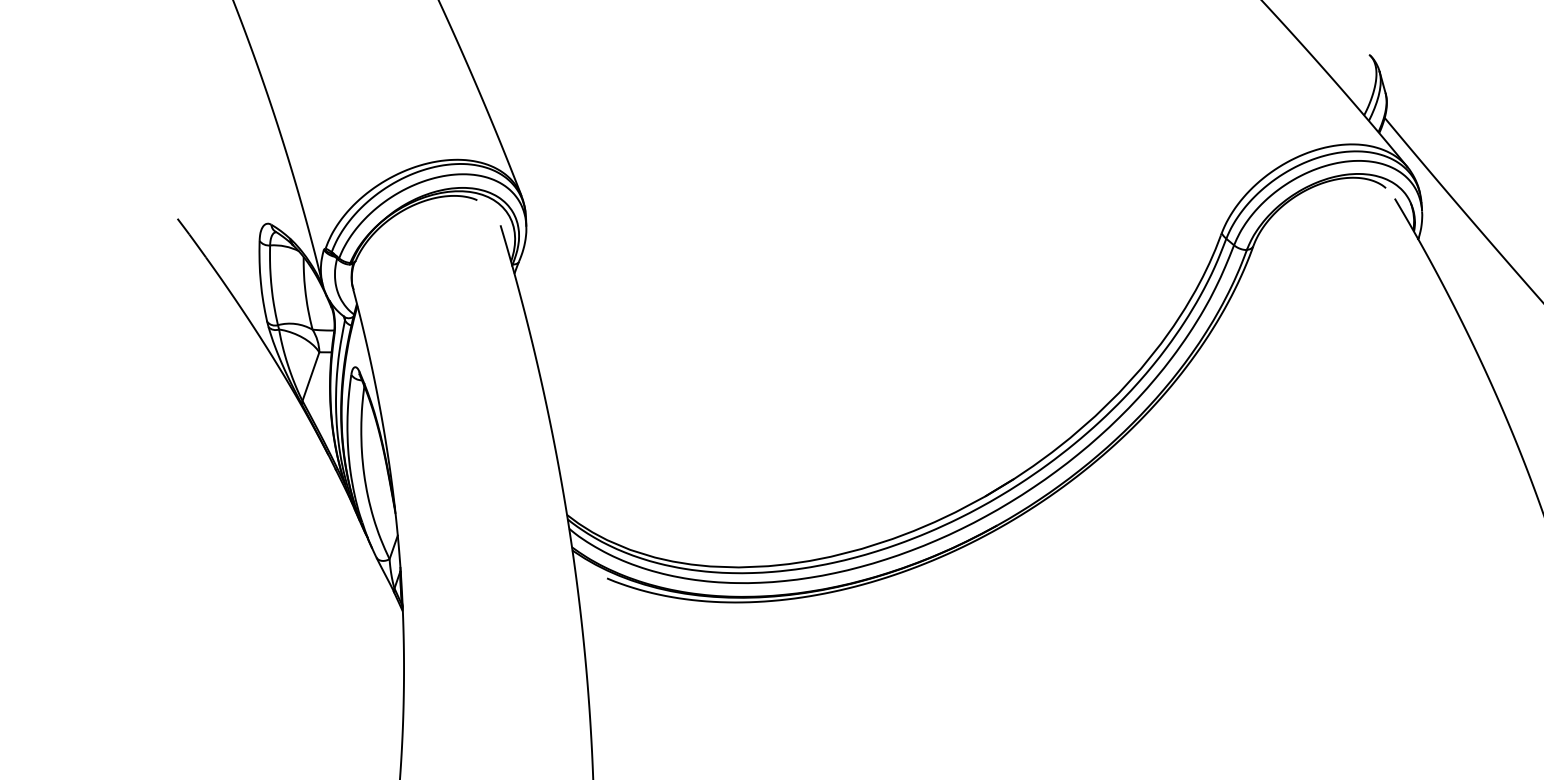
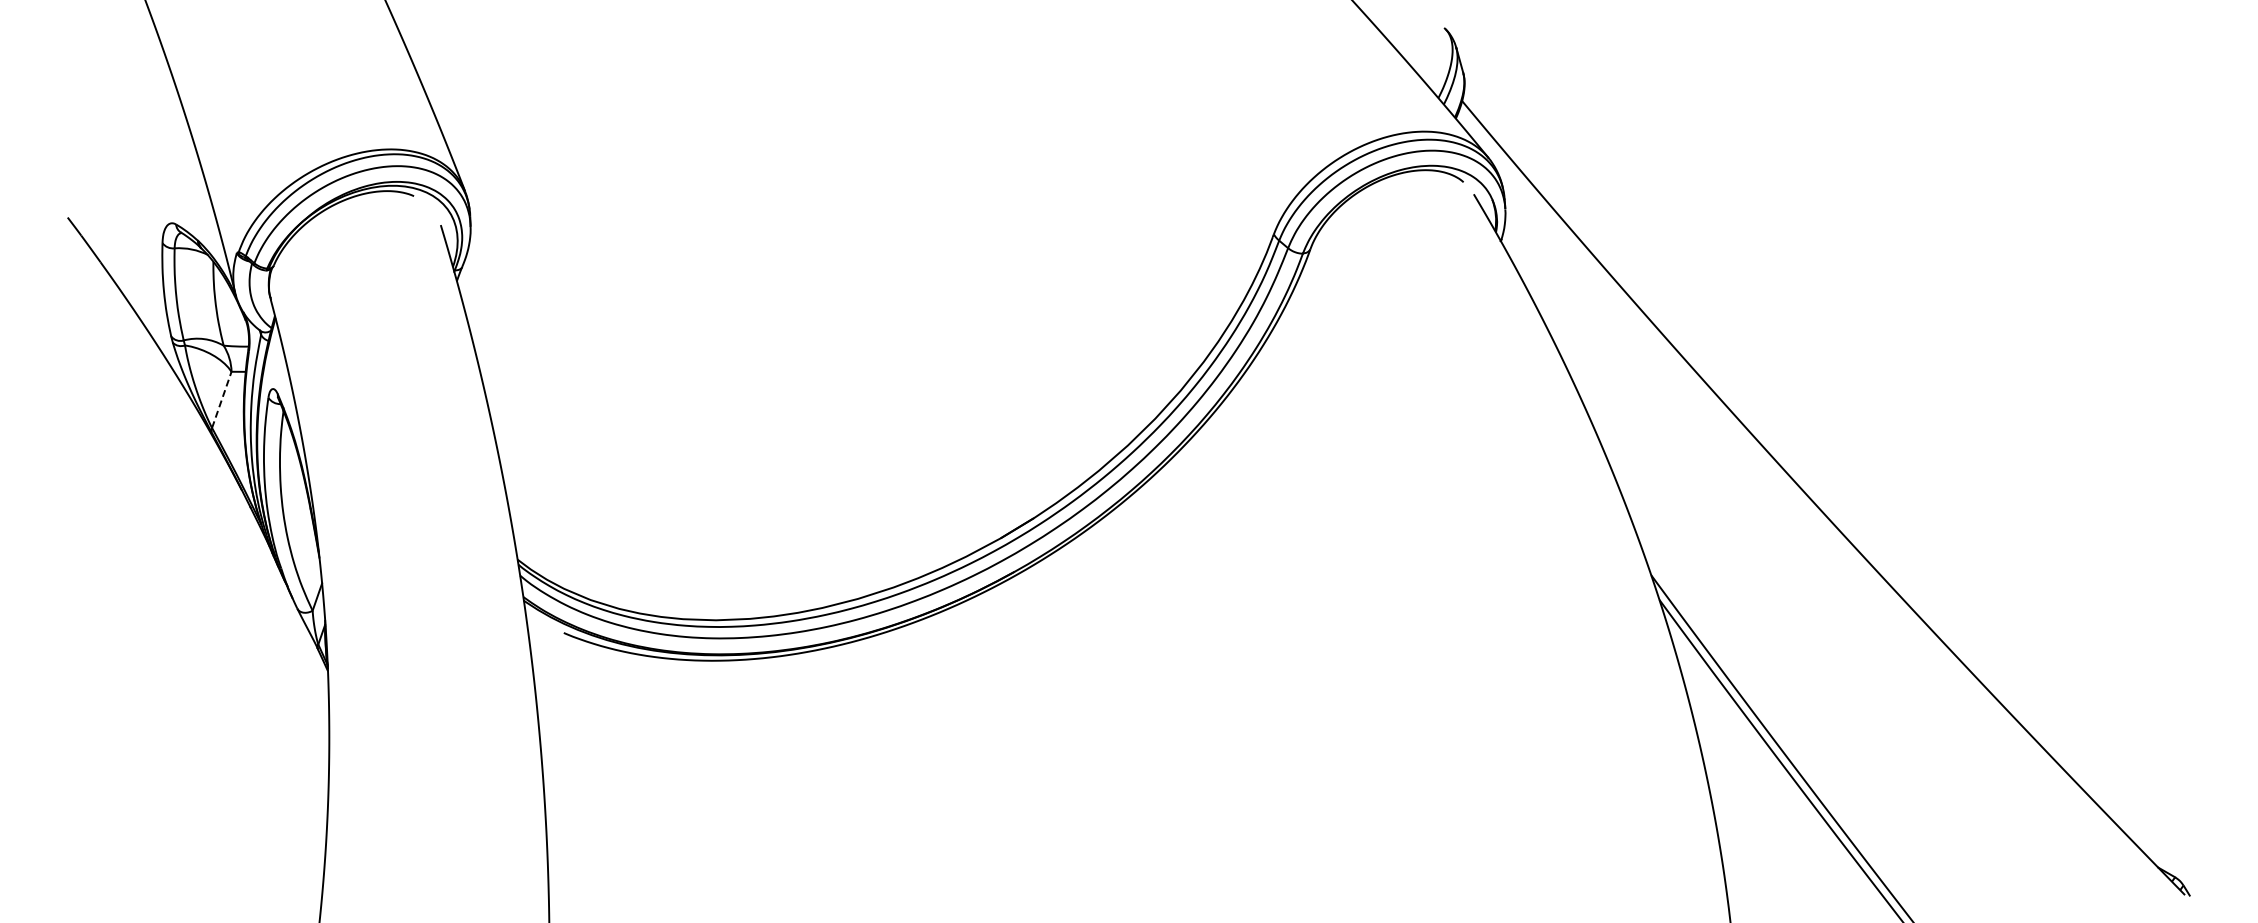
line: (310, 376) -> (221, 399), solid -> dashed

